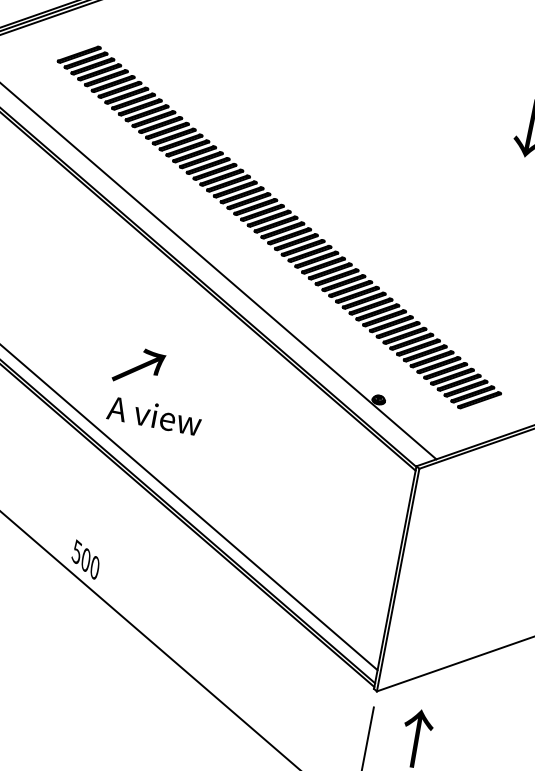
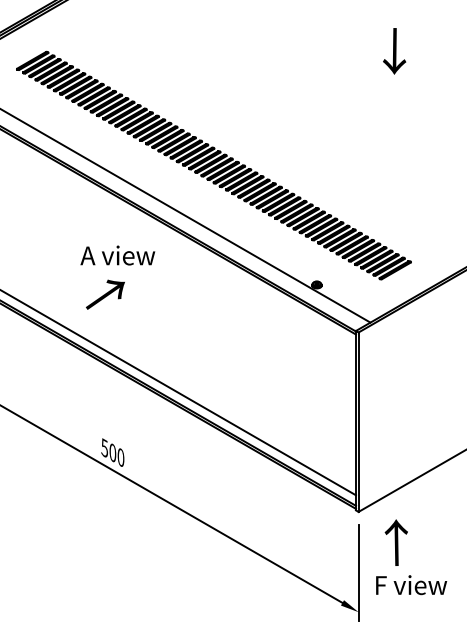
text: (139, 366) -> (105, 294), moved
text: (154, 415) -> (117, 255), moved

